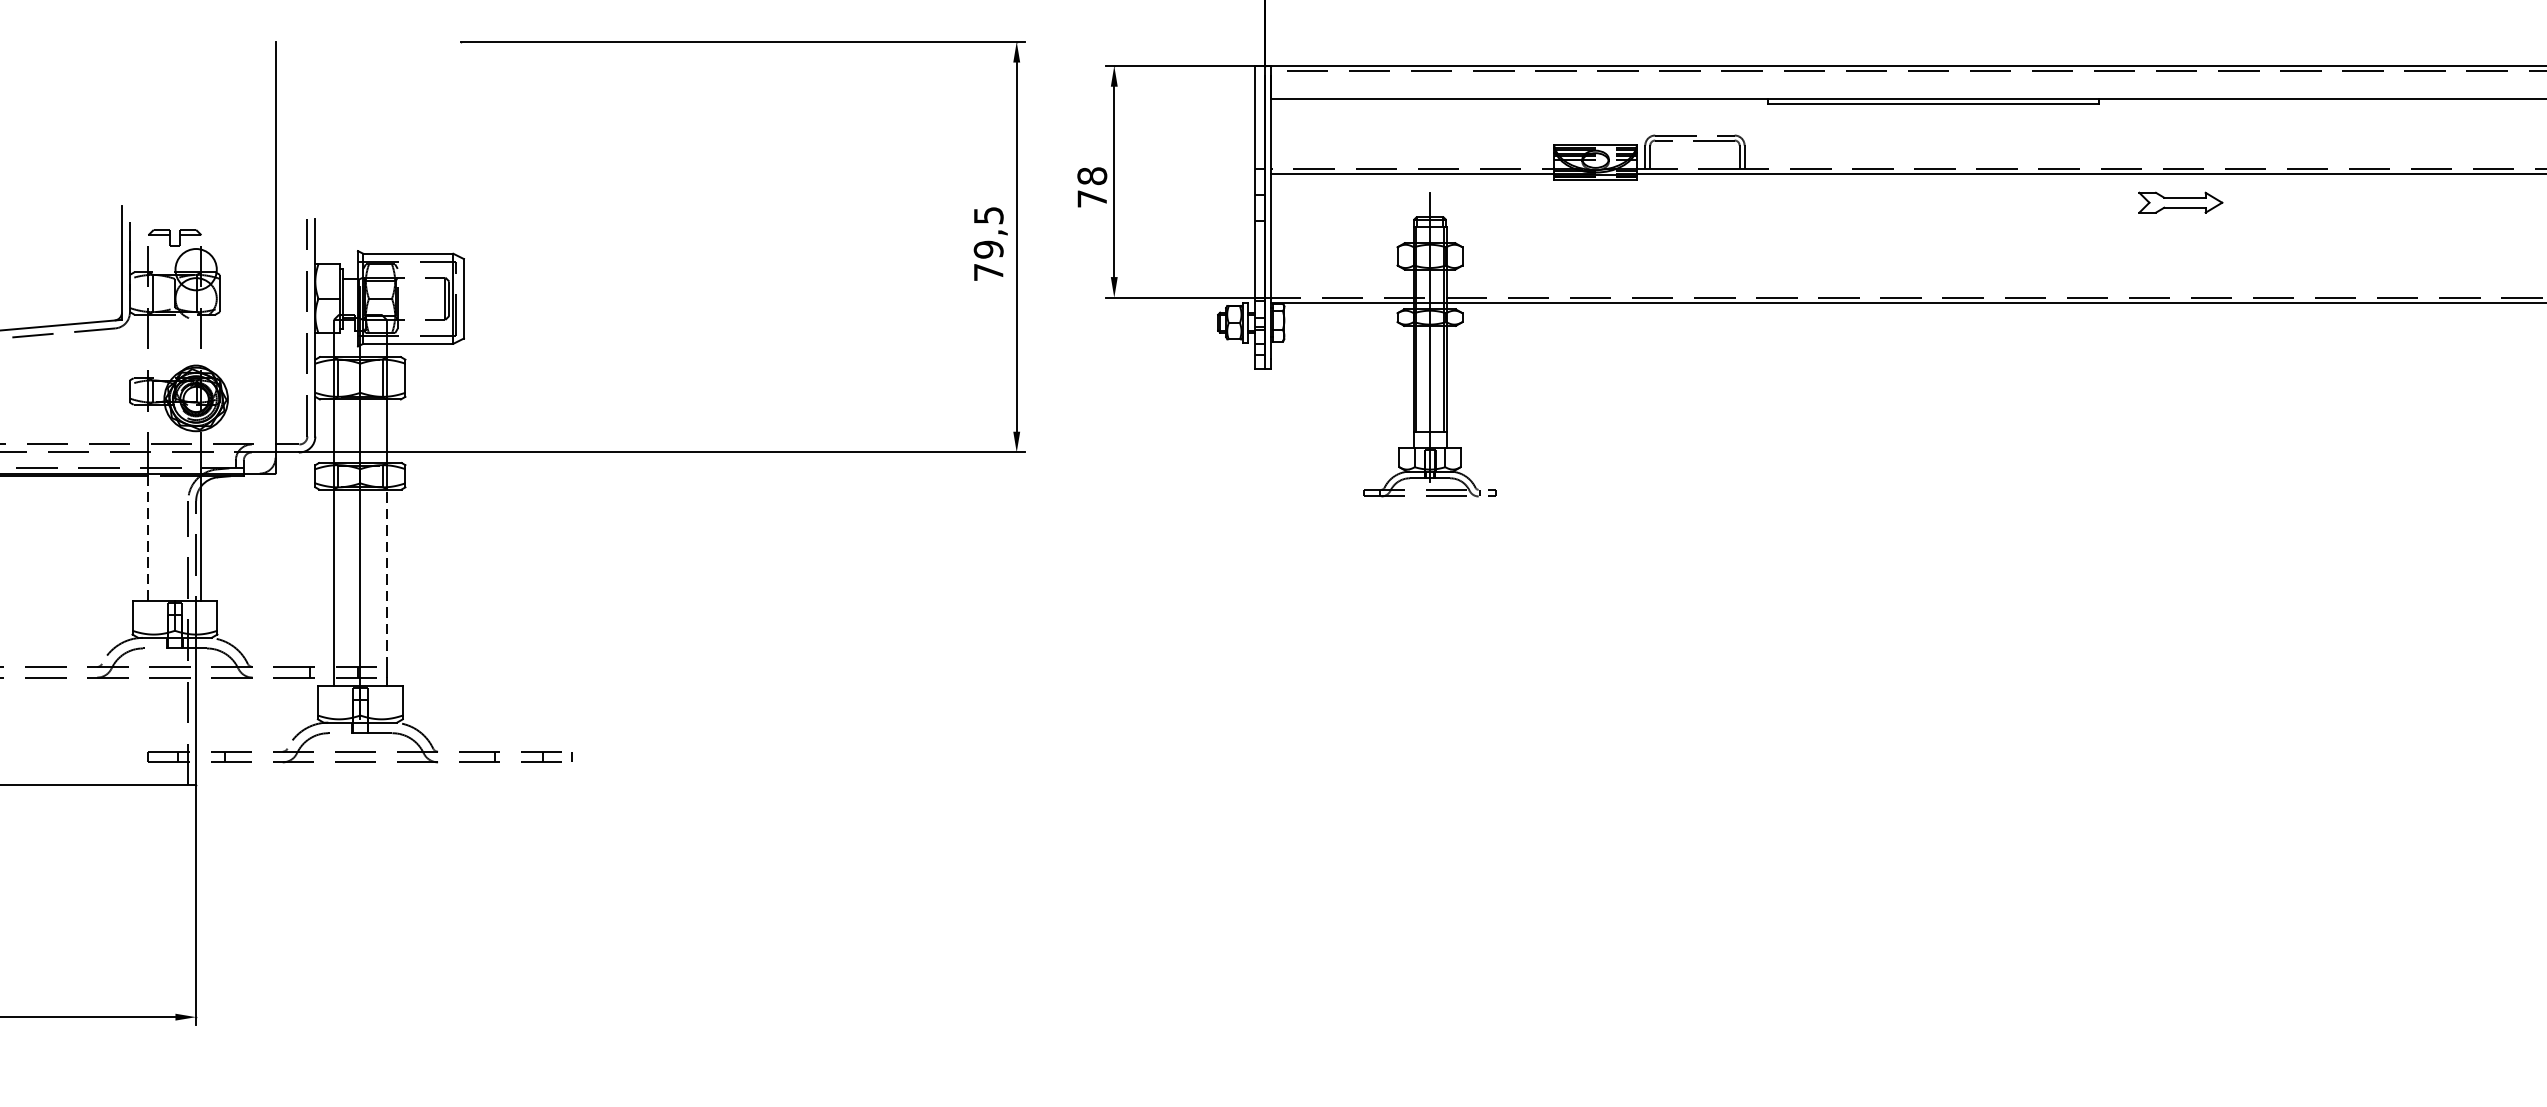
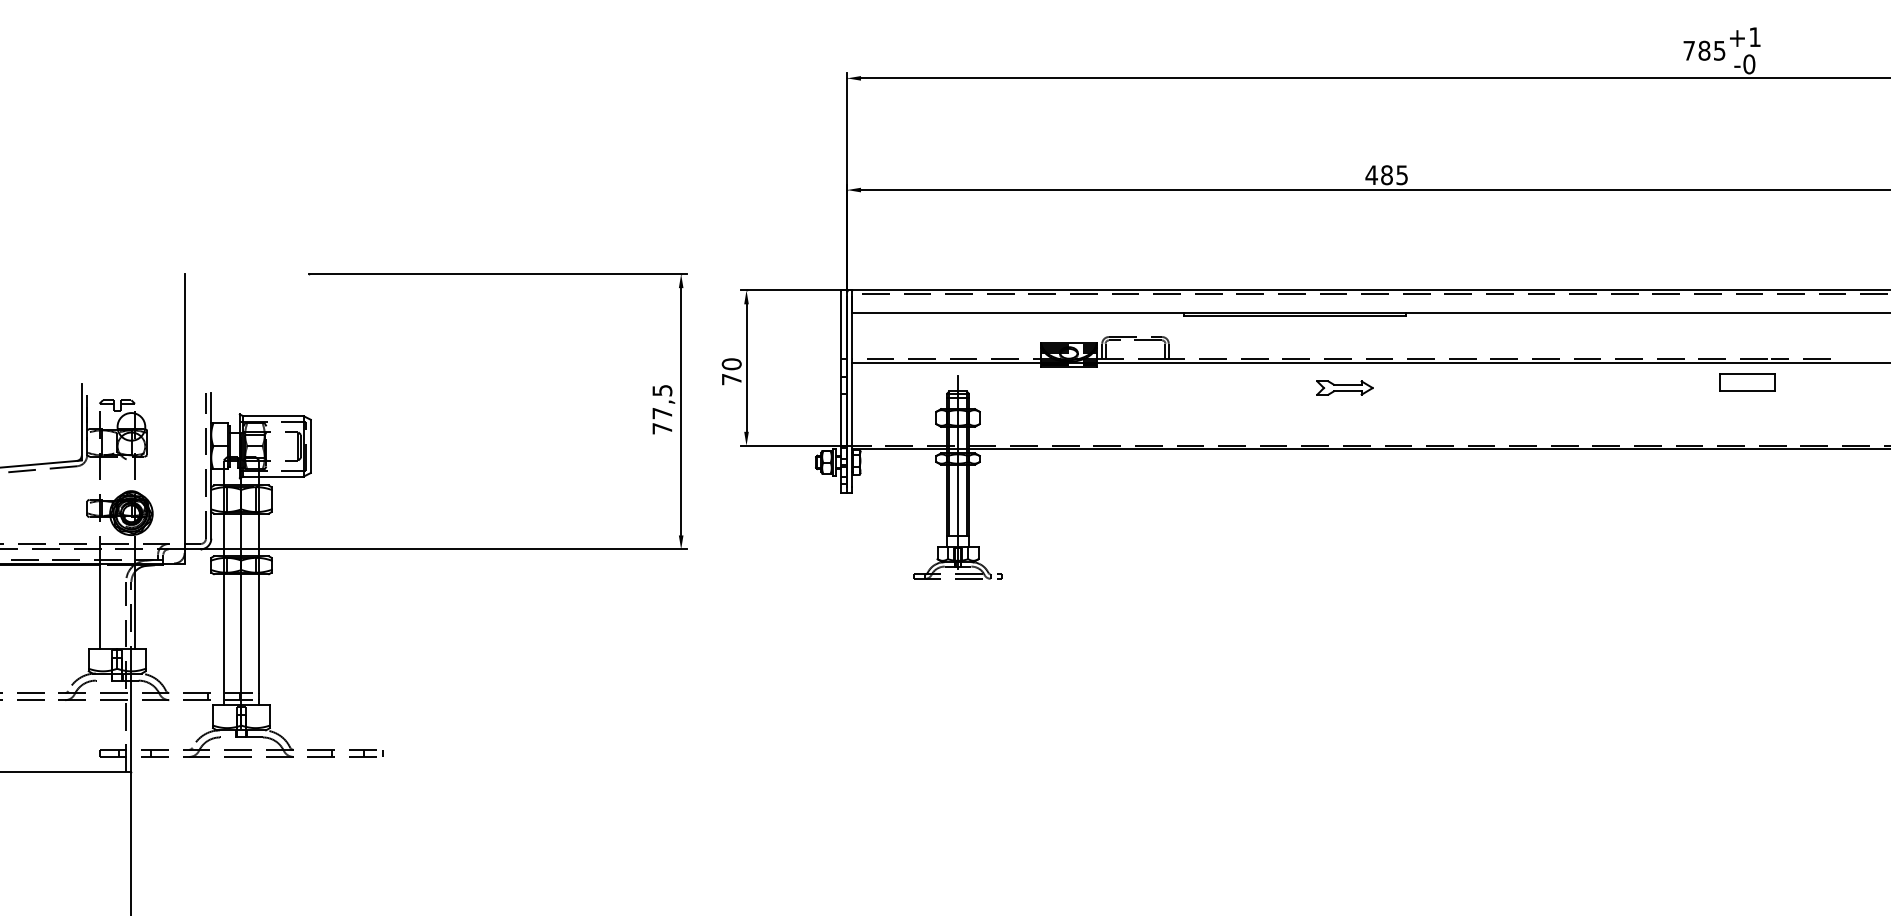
text: (1091, 176) -> (731, 364), 78 -> 70
part: (2180, 201) -> (1344, 387), moved
text: (988, 249) -> (662, 413), 79,5 -> 77,5
line: (148, 537) -> (99, 606), dashed -> solid
line: (387, 578) -> (259, 633), dashed -> solid

